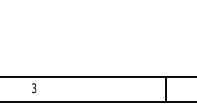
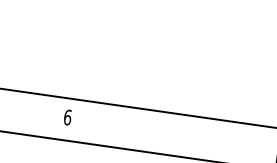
text: (34, 88) -> (68, 117), 3 -> 6

